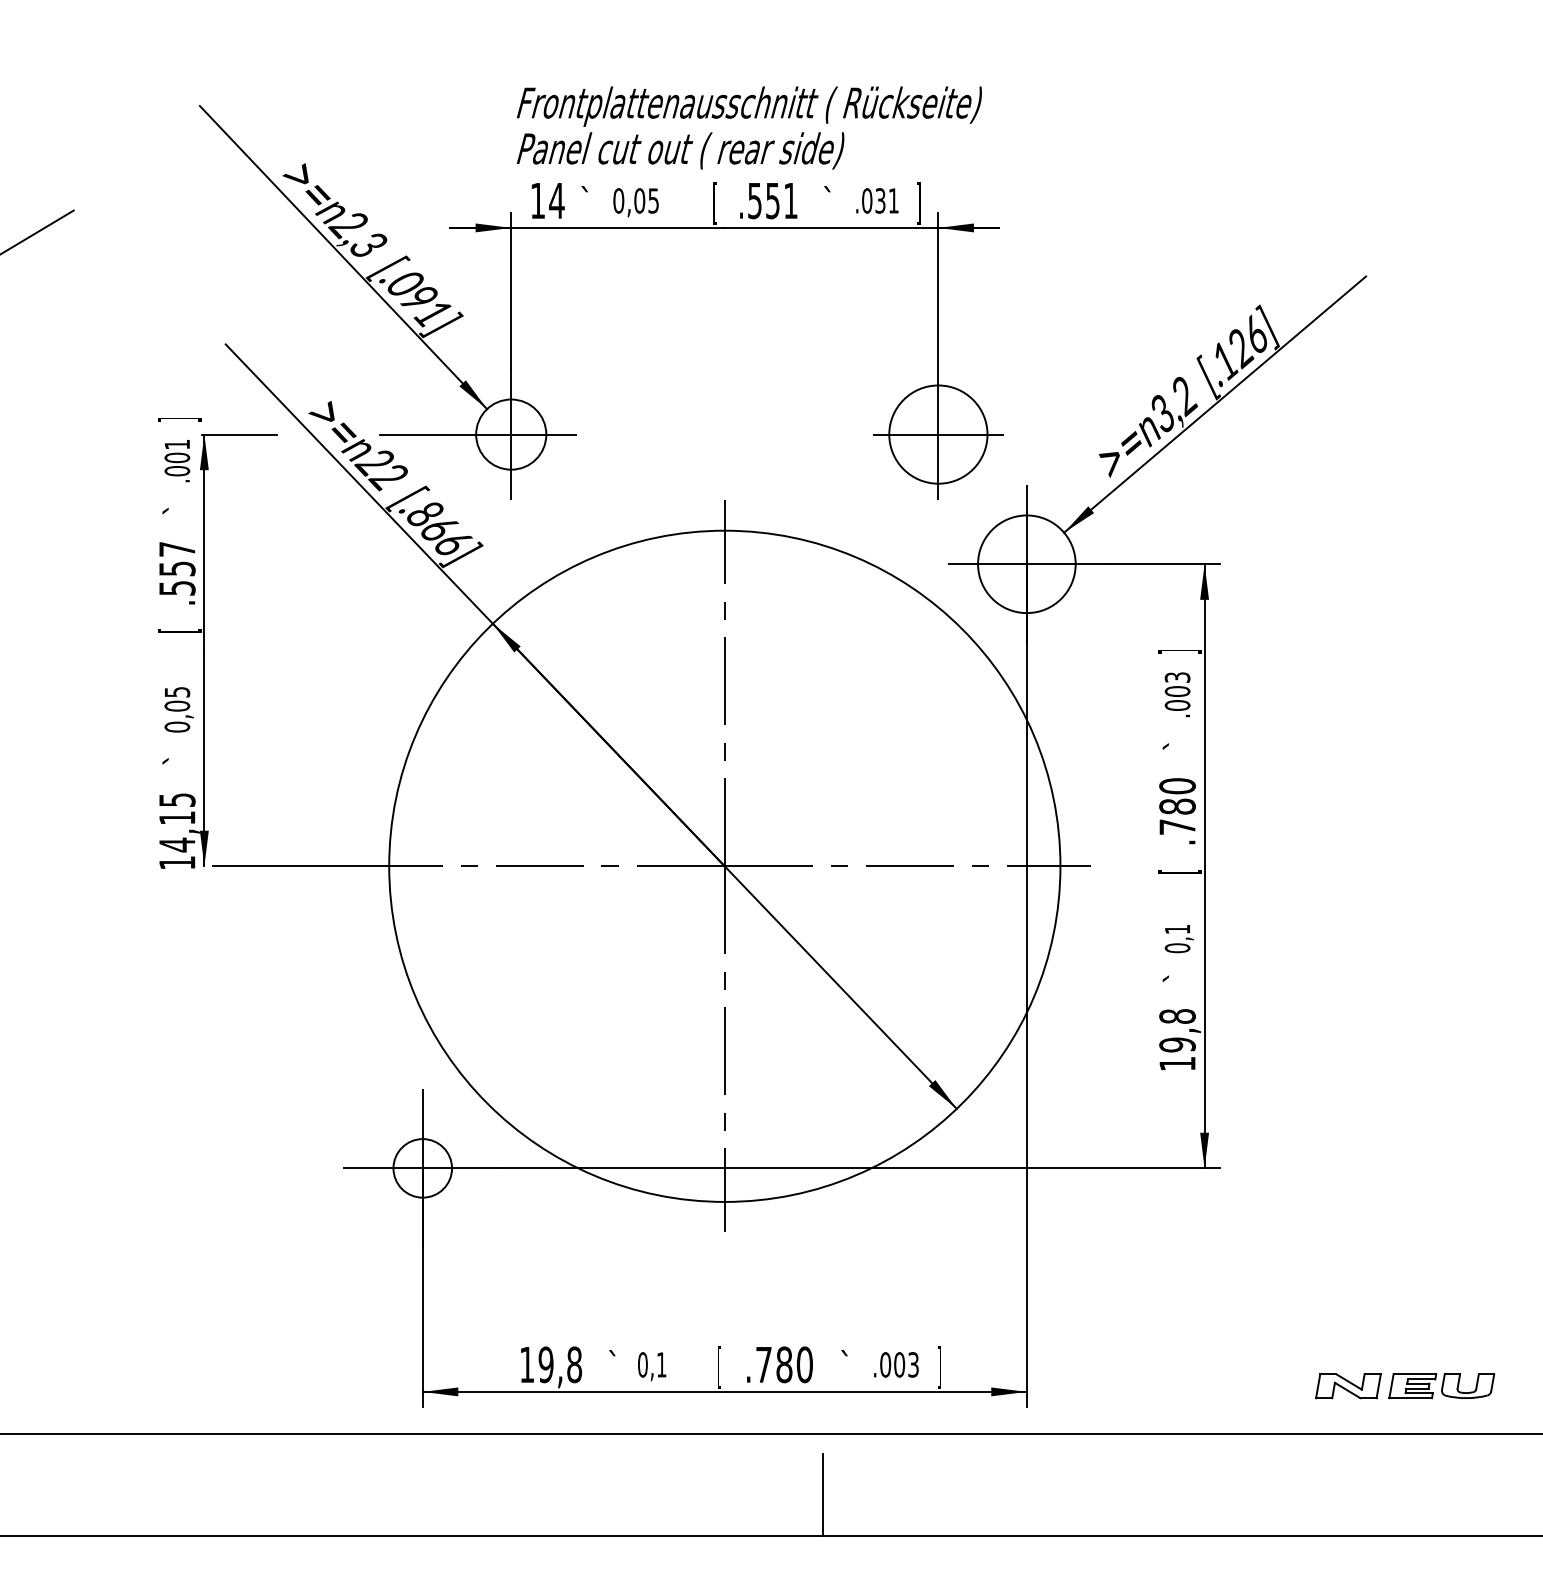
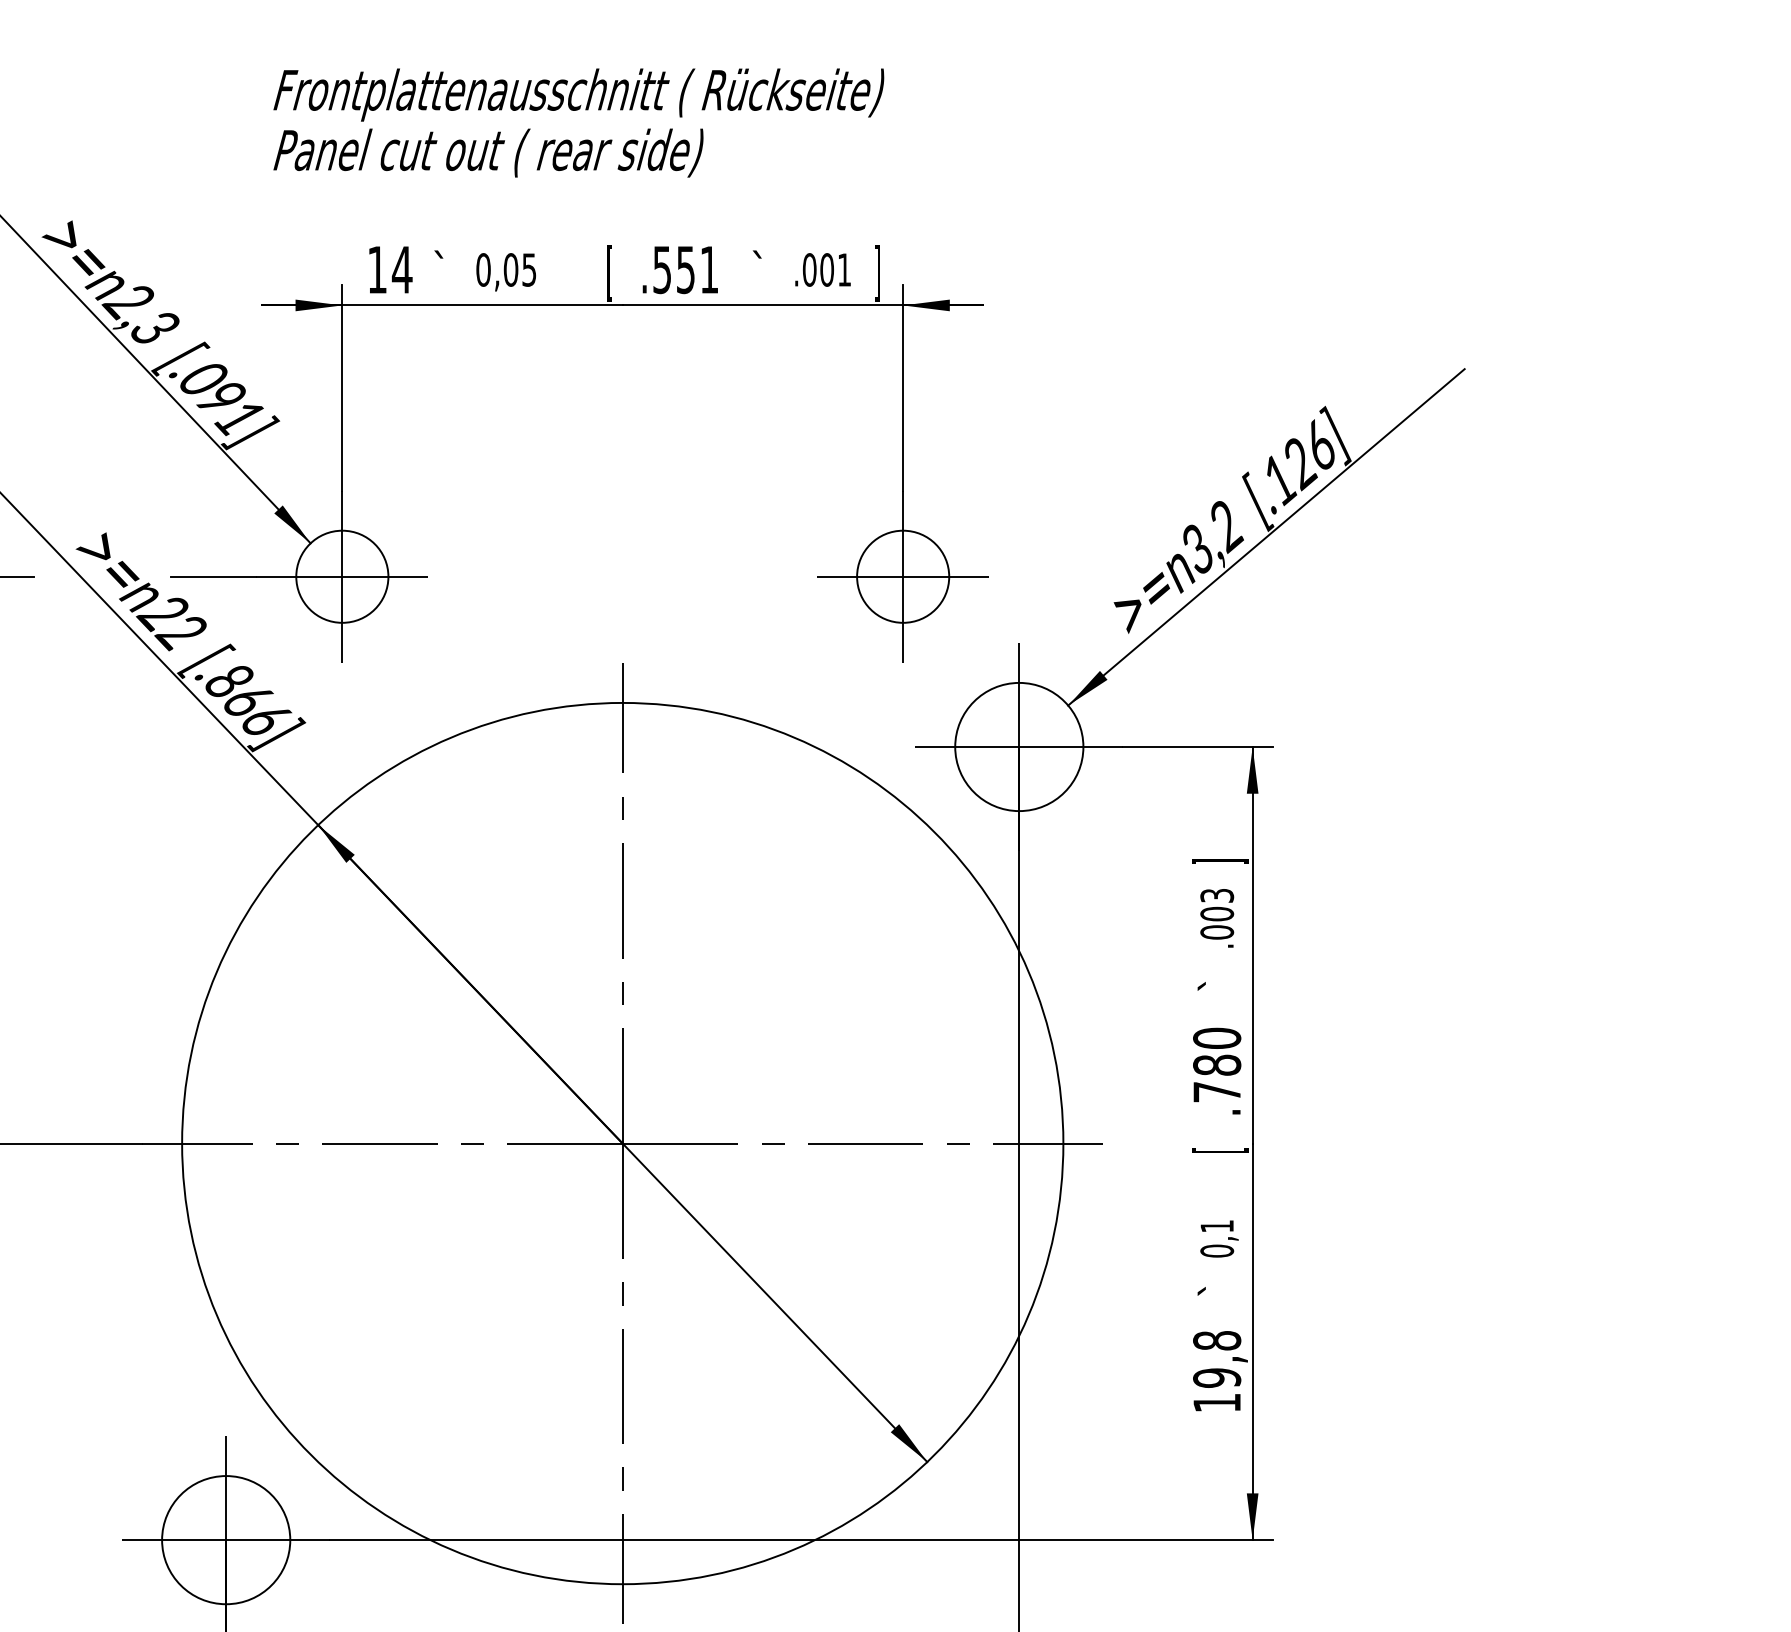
text: (748, 127) -> (577, 122), moved
text: (880, 200) -> (827, 269), .031 -> .001
circle: (938, 434) -> (903, 576), size x0.71
circle: (422, 1168) -> (225, 1540), size x1.67

